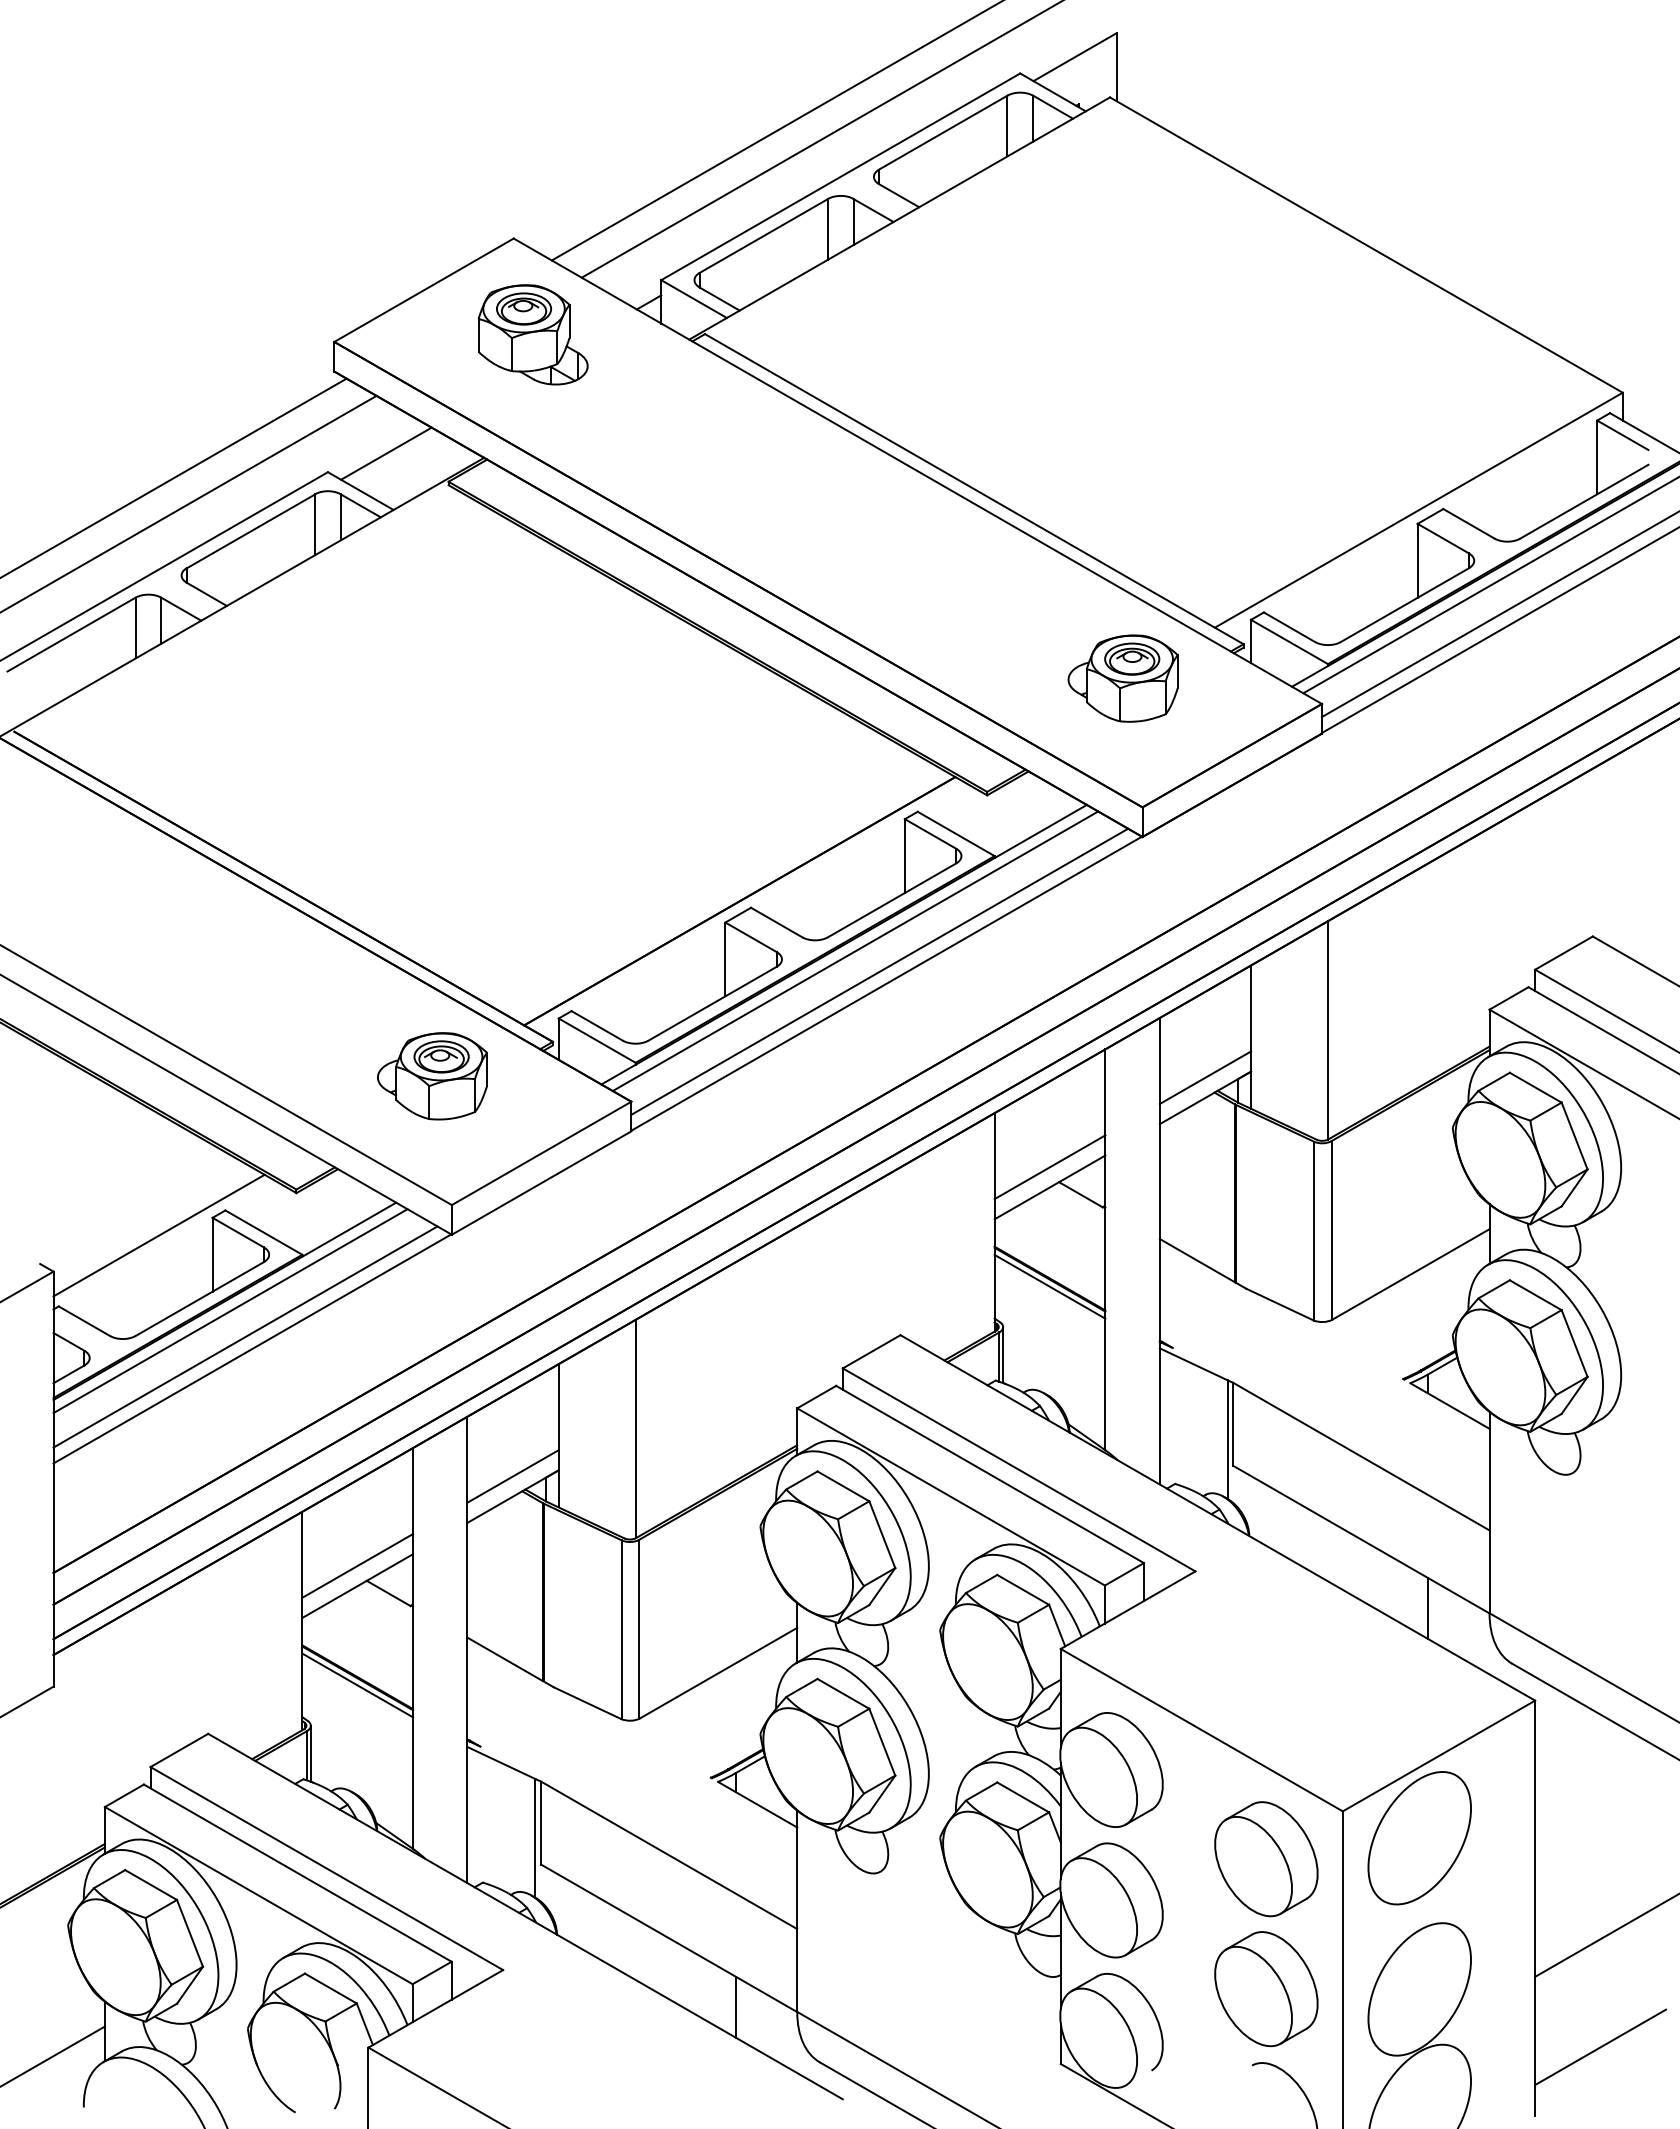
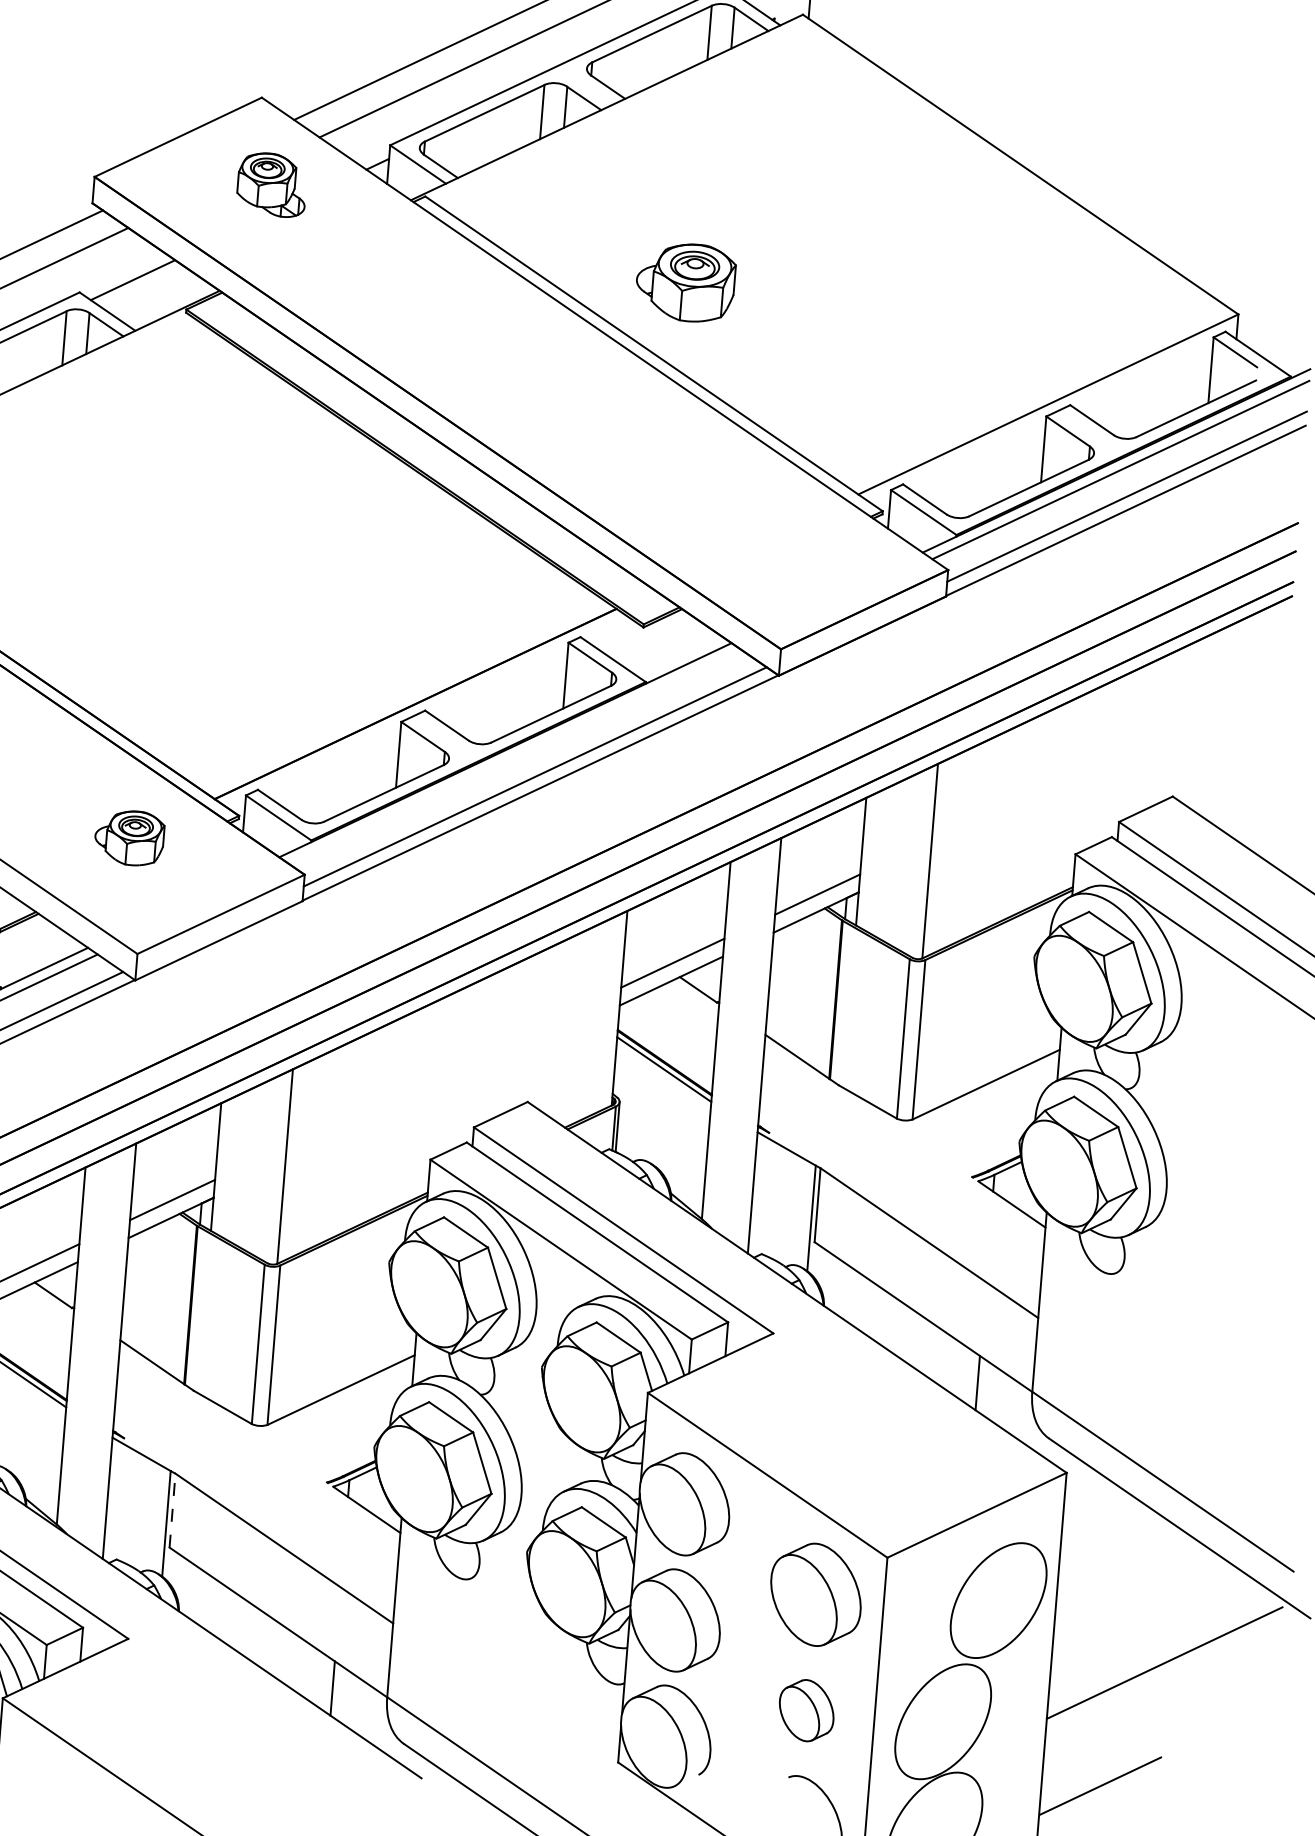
part: (532, 334) -> (271, 184), size x0.7
part: (1122, 678) -> (685, 282), moved
line: (855, 951) -> (515, 757), removed
part: (432, 1076) -> (129, 838), size x0.7
line: (540, 1823) -> (172, 1511), solid -> dashed
part: (1419, 1838) -> (998, 1600), moved
part: (1266, 1989) -> (806, 1710), size x0.6

